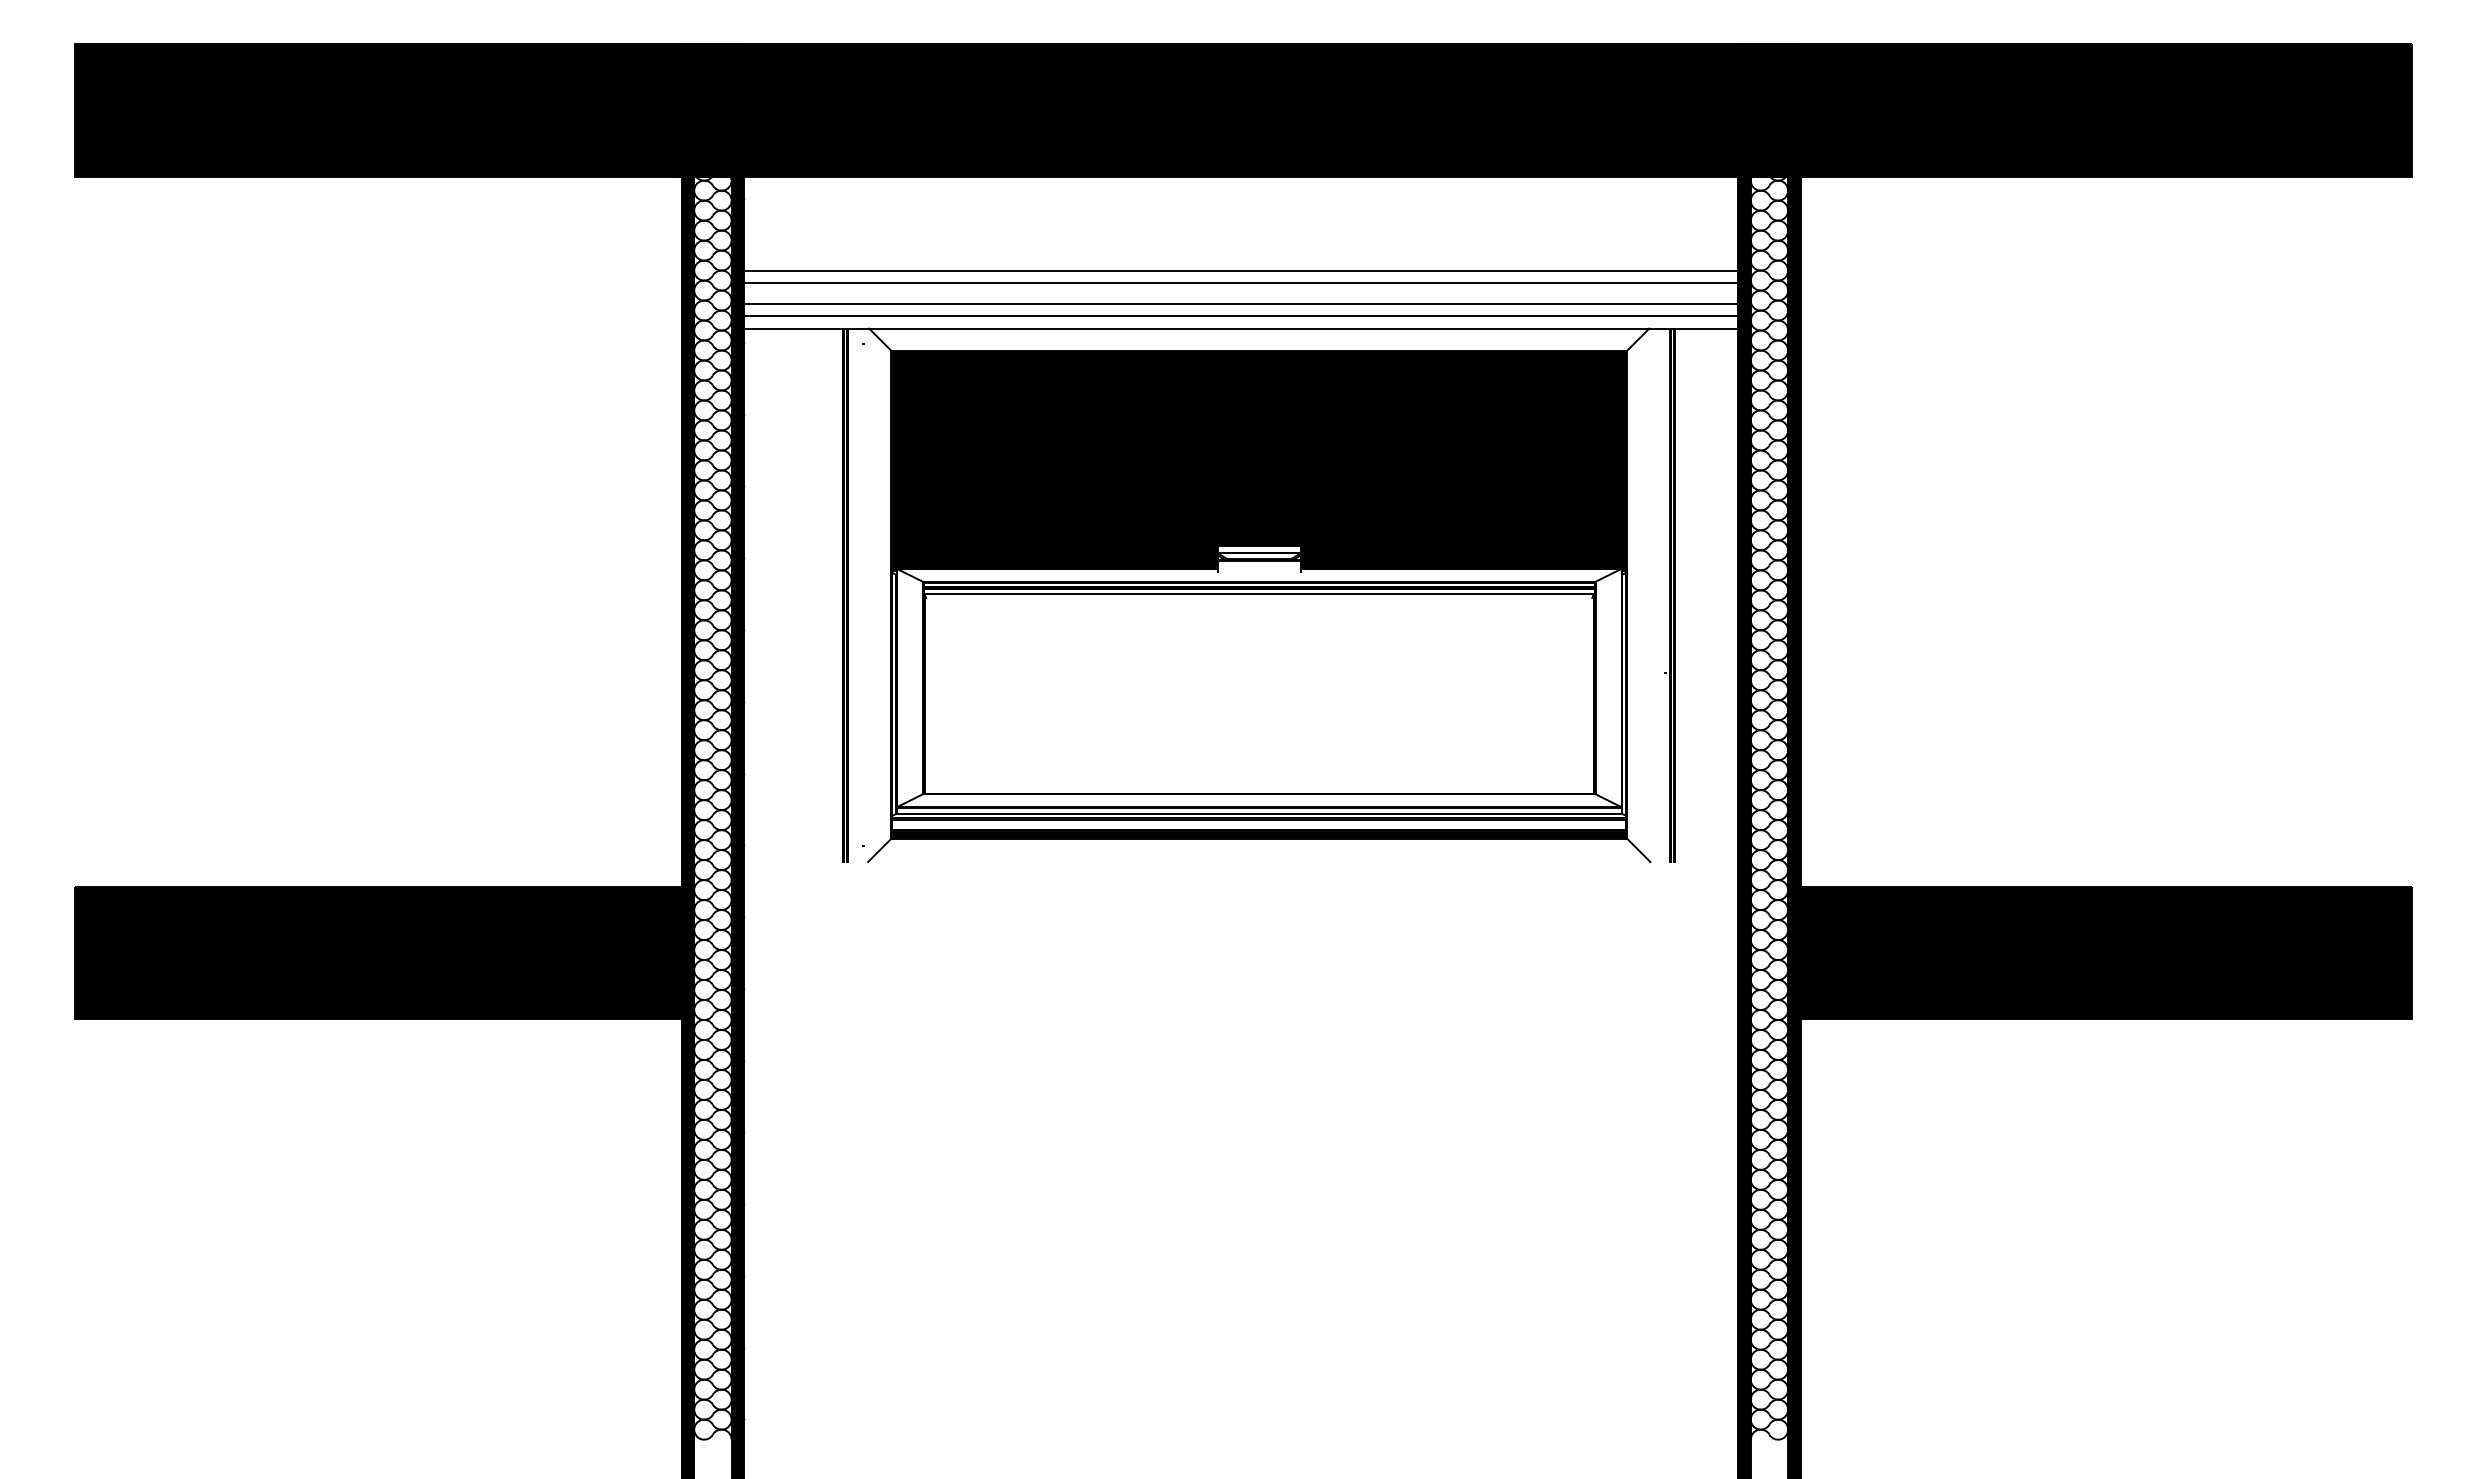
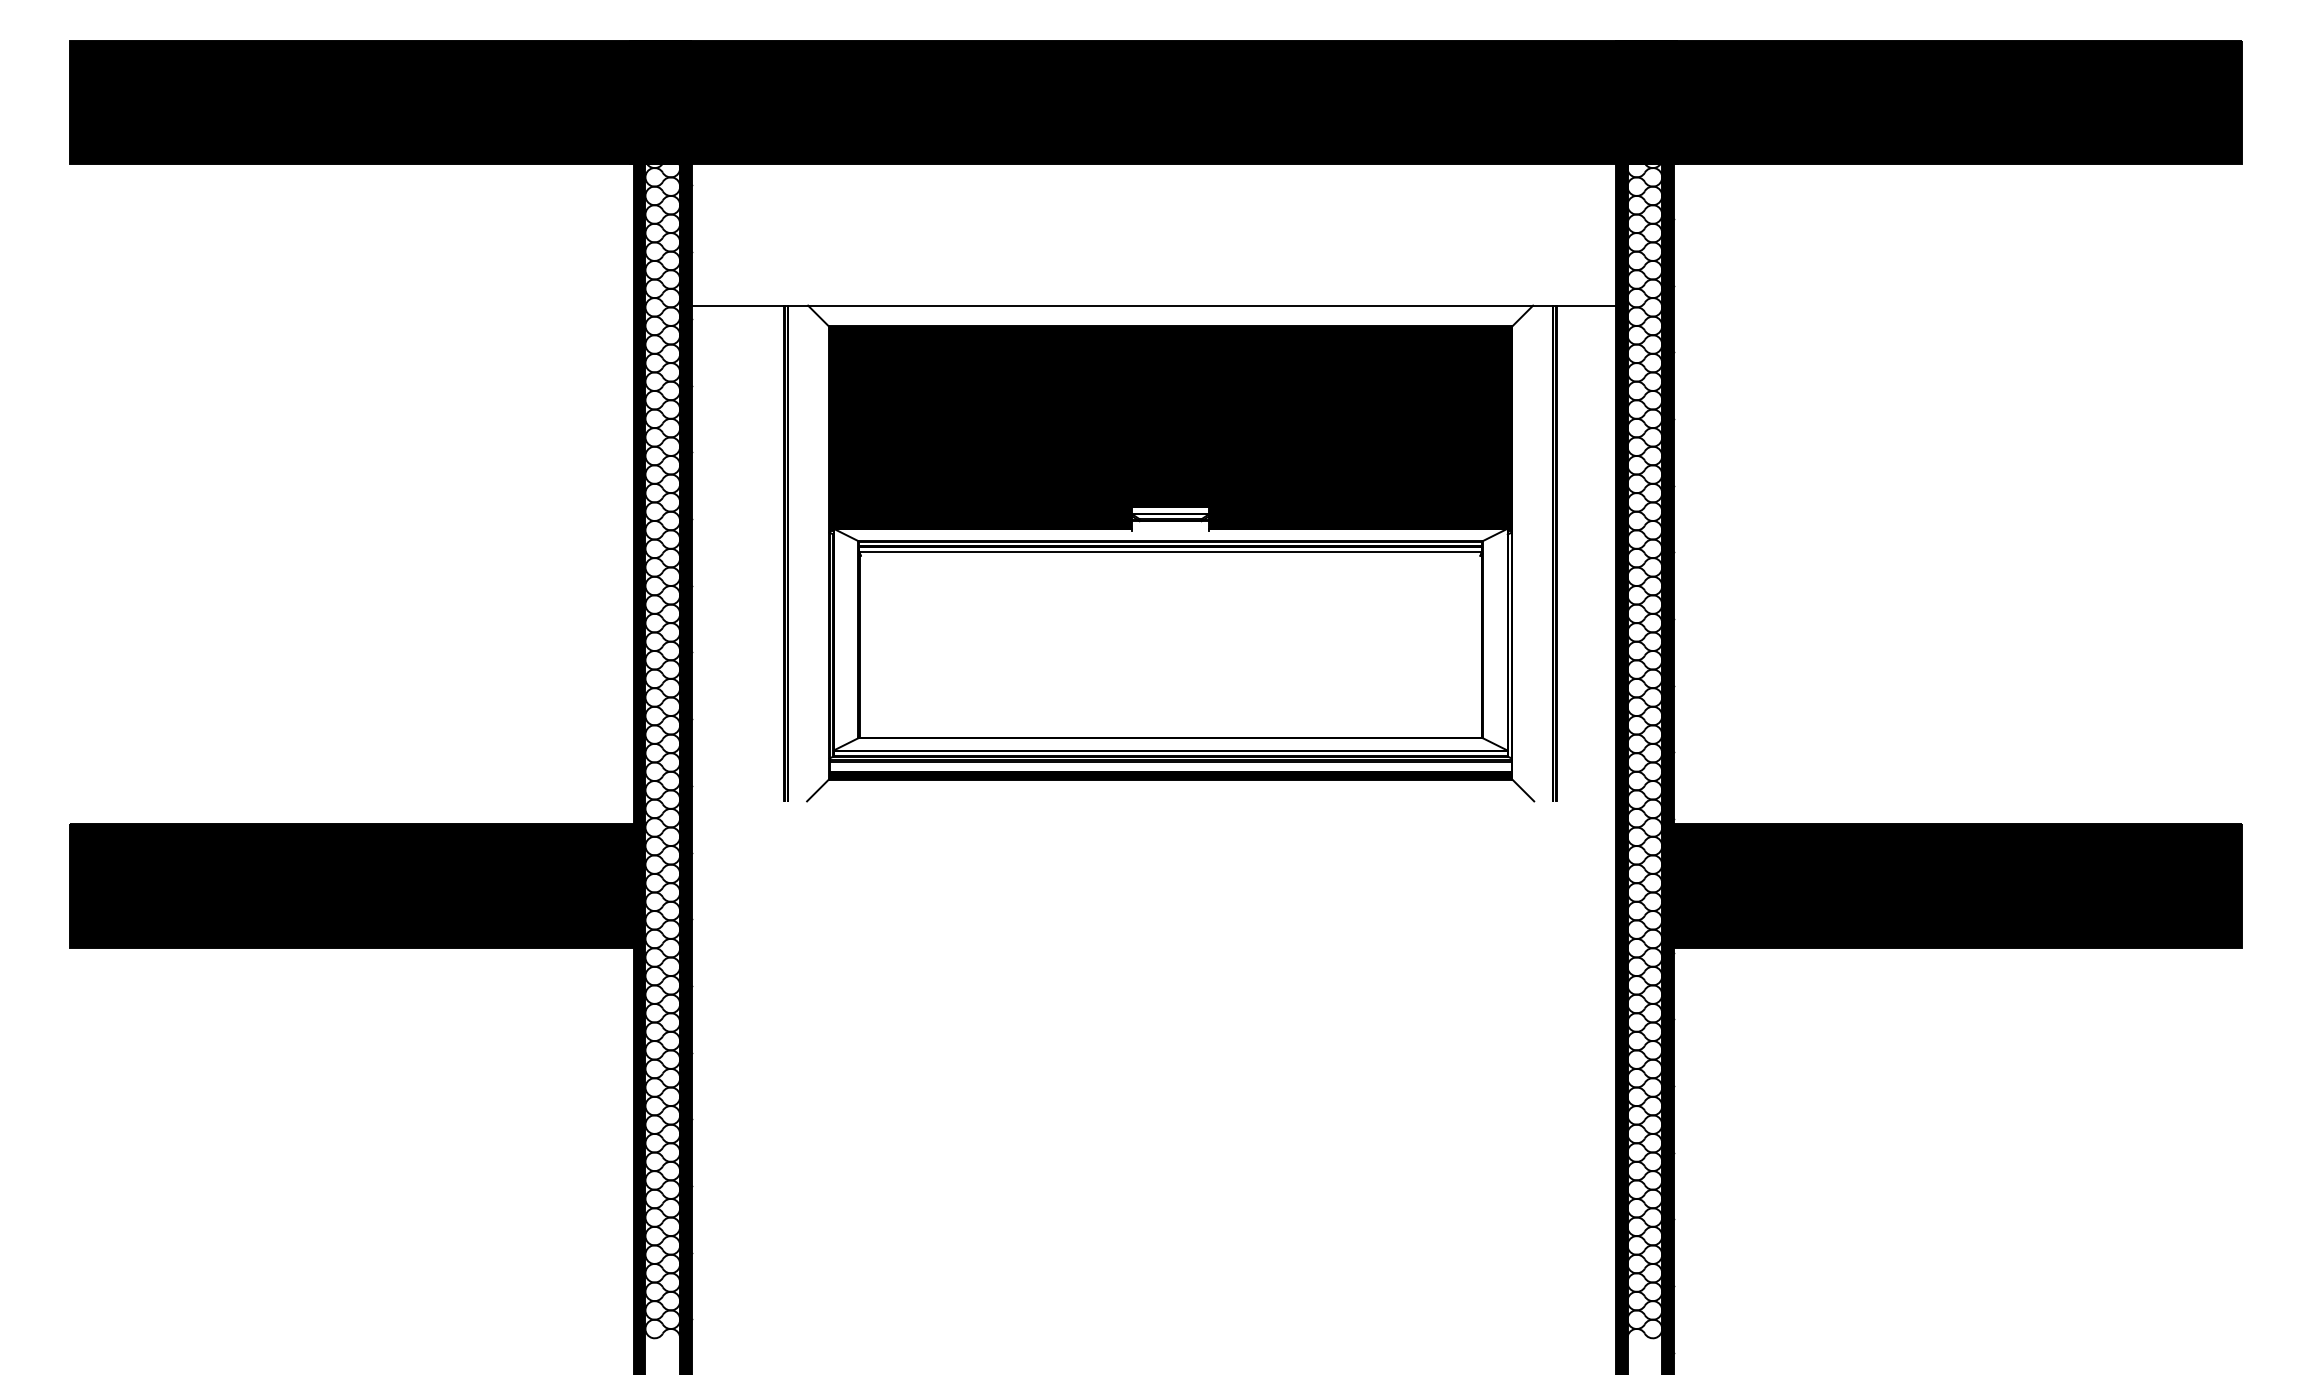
line: (1240, 270) -> (1153, 251), removed
line: (1240, 283) -> (1153, 263), removed
line: (1240, 303) -> (1153, 282), removed
line: (1240, 316) -> (1153, 294), removed

